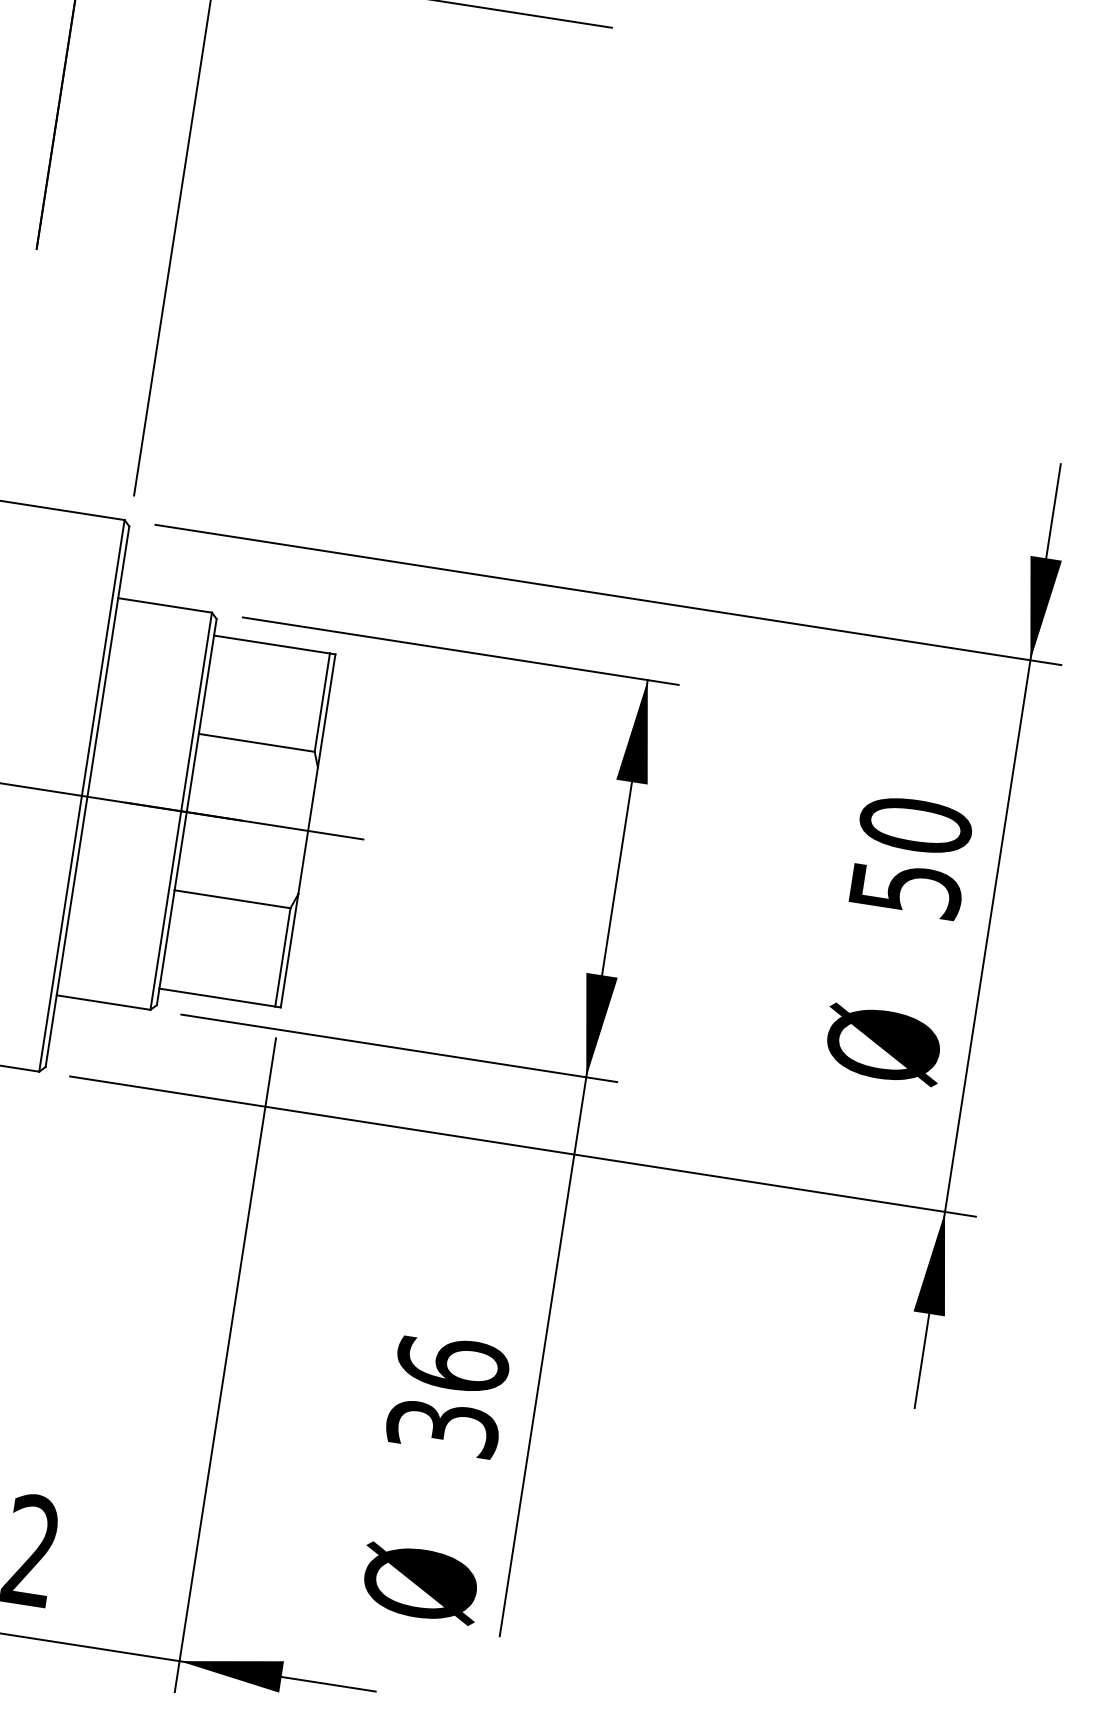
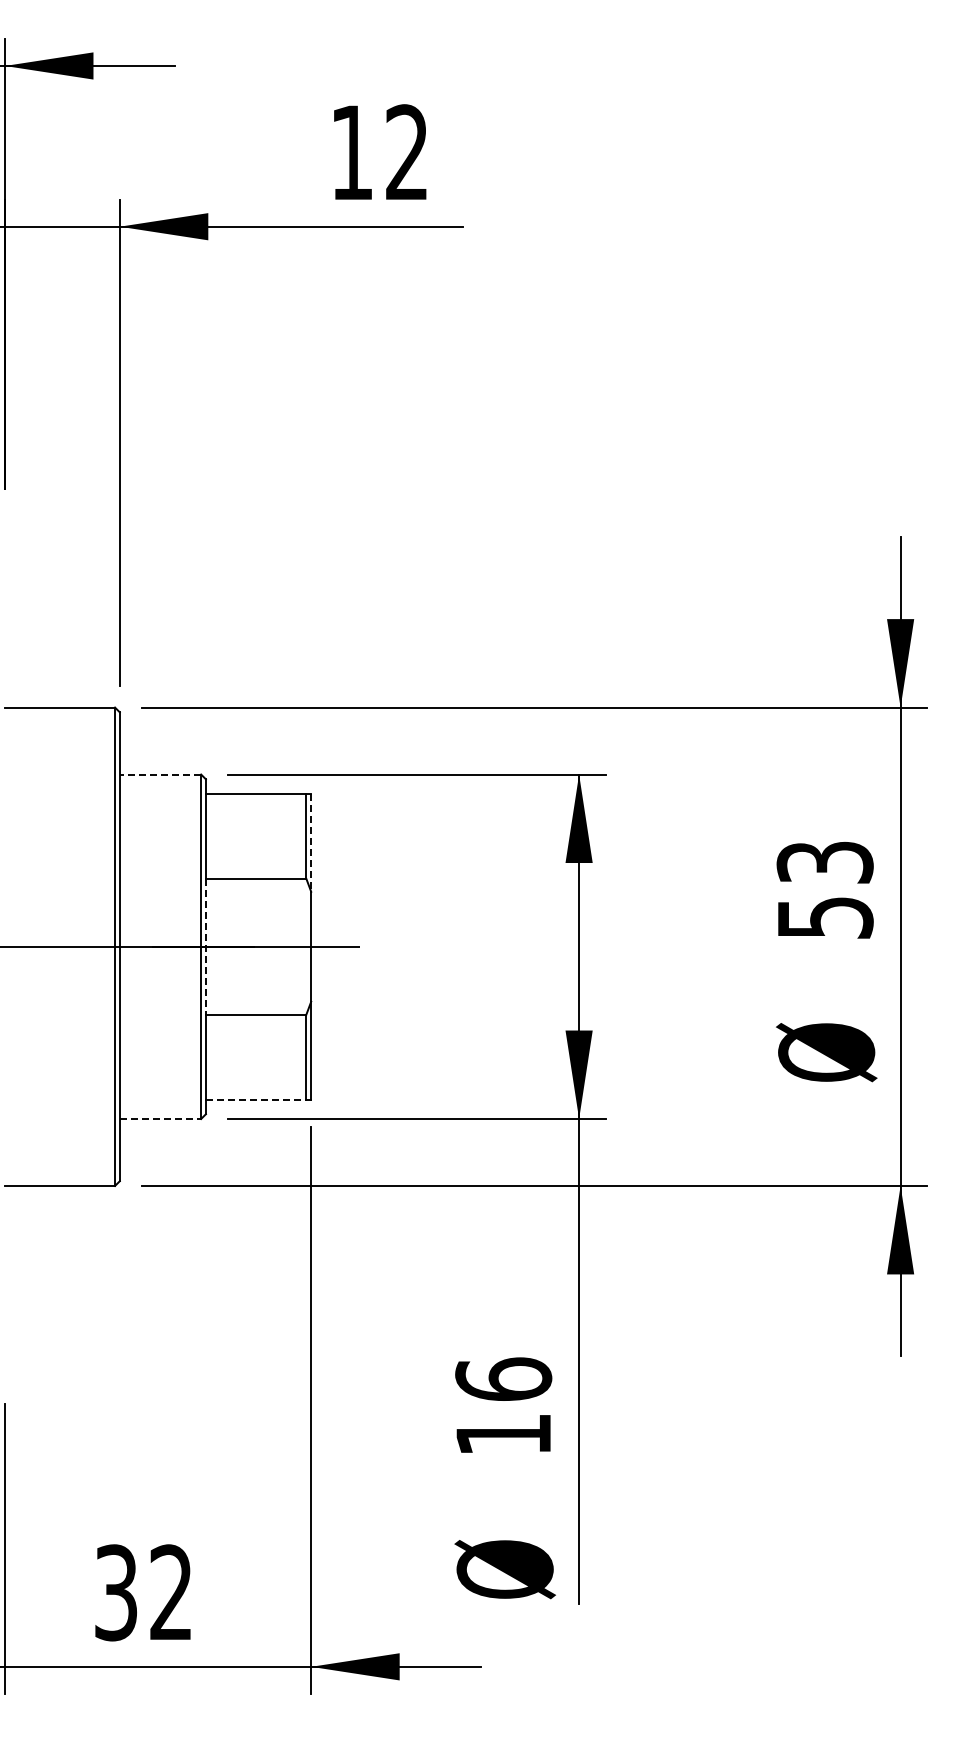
line: (165, 605) -> (160, 774), solid -> dashed
line: (326, 711) -> (311, 843), solid -> dashed
line: (186, 811) -> (205, 946), solid -> dashed
text: (915, 825) -> (824, 862), 50 -> 53
line: (217, 997) -> (256, 1099), solid -> dashed
line: (103, 1002) -> (160, 1118), solid -> dashed
text: (442, 1427) -> (503, 1434), 36 -> 16

